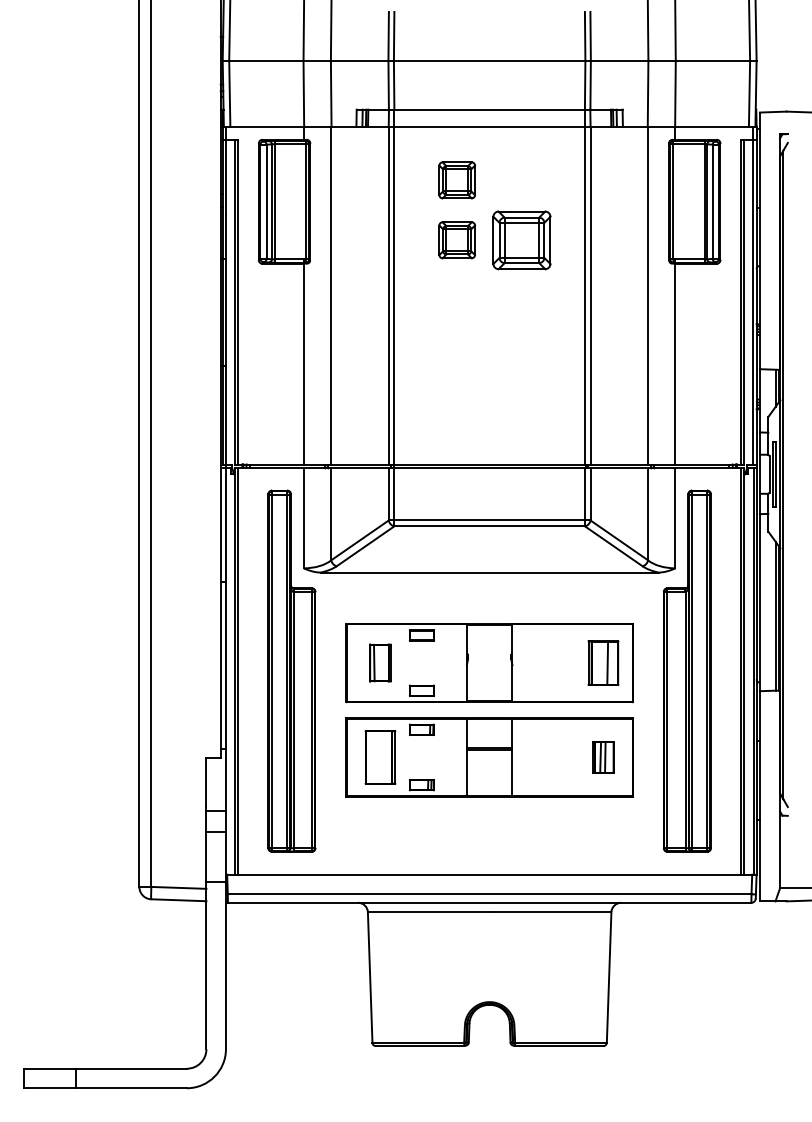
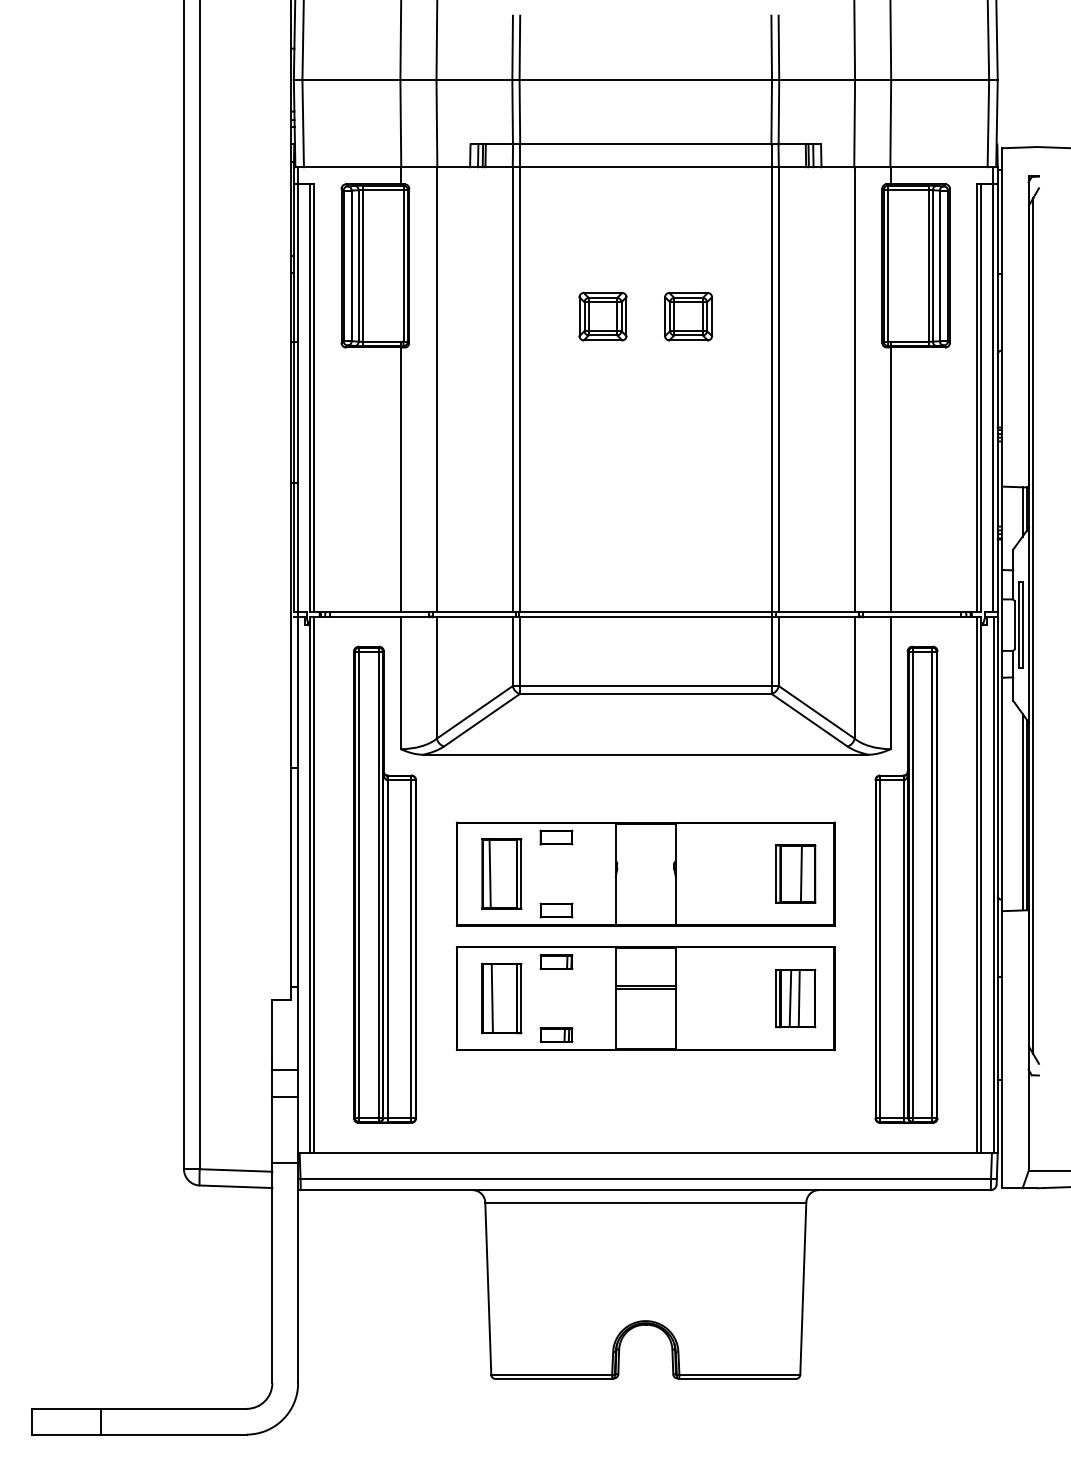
part: (456, 180) -> (602, 237), removed
part: (522, 240) -> (688, 316), size x0.62
part: (380, 662) -> (501, 873), size x1.43
line: (372, 757) -> (491, 998), added
part: (603, 757) -> (795, 998), size x1.43

